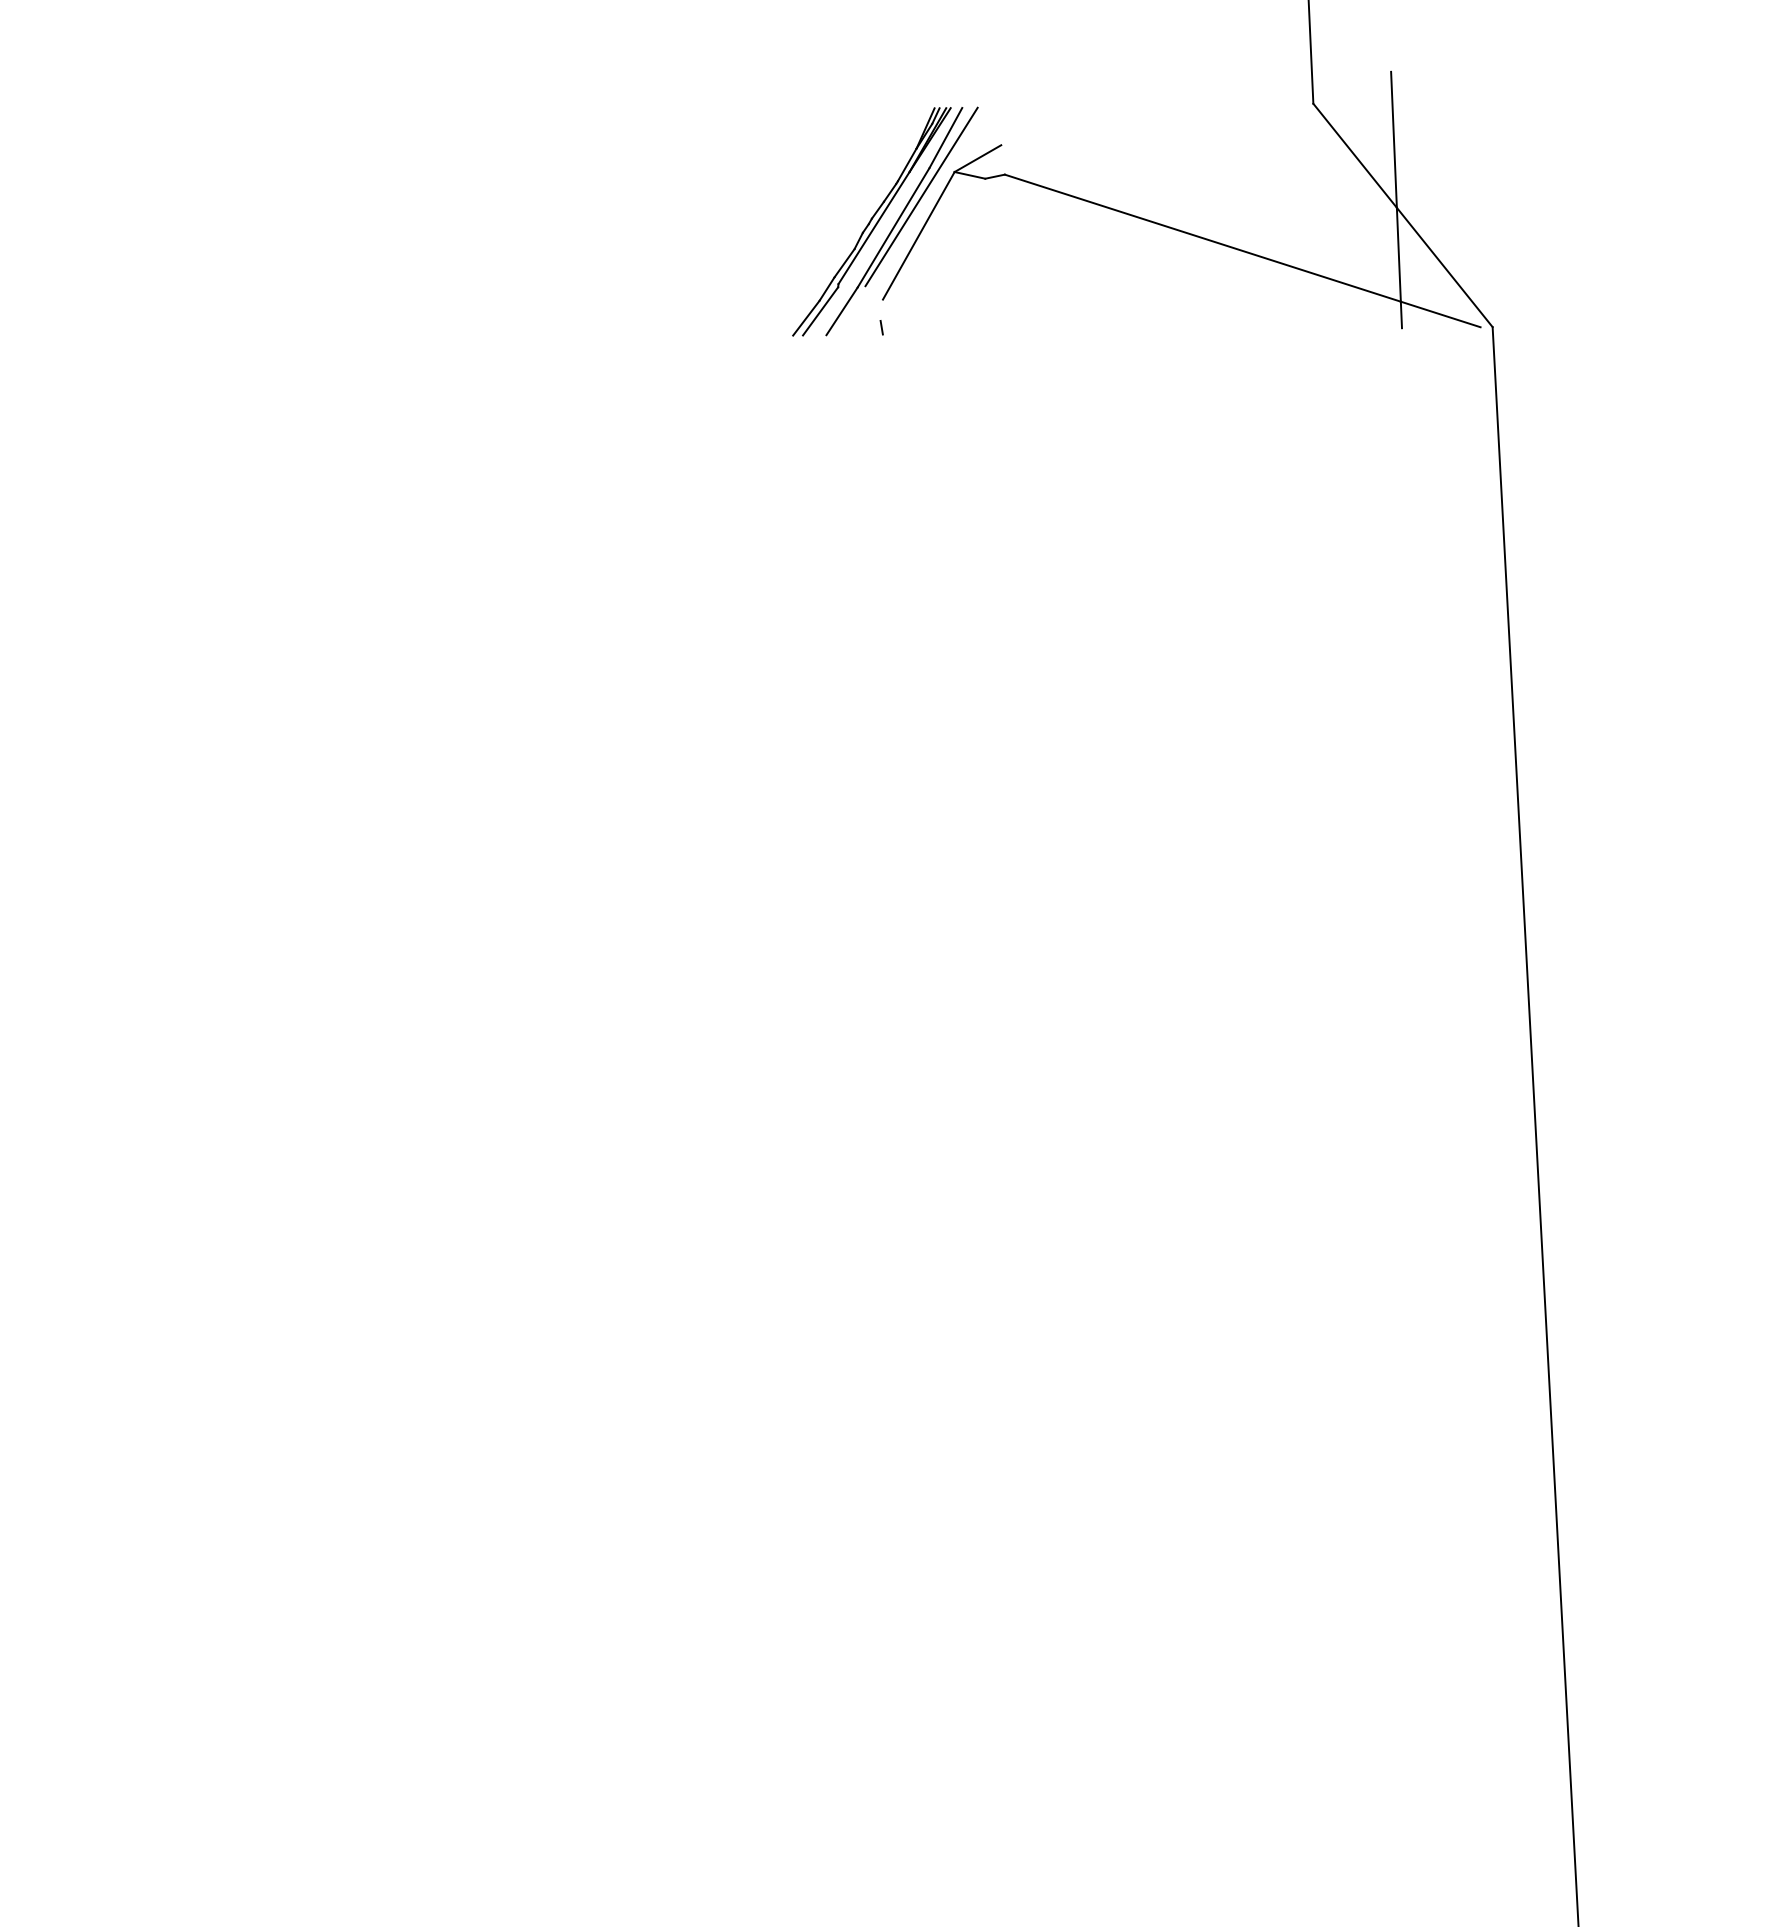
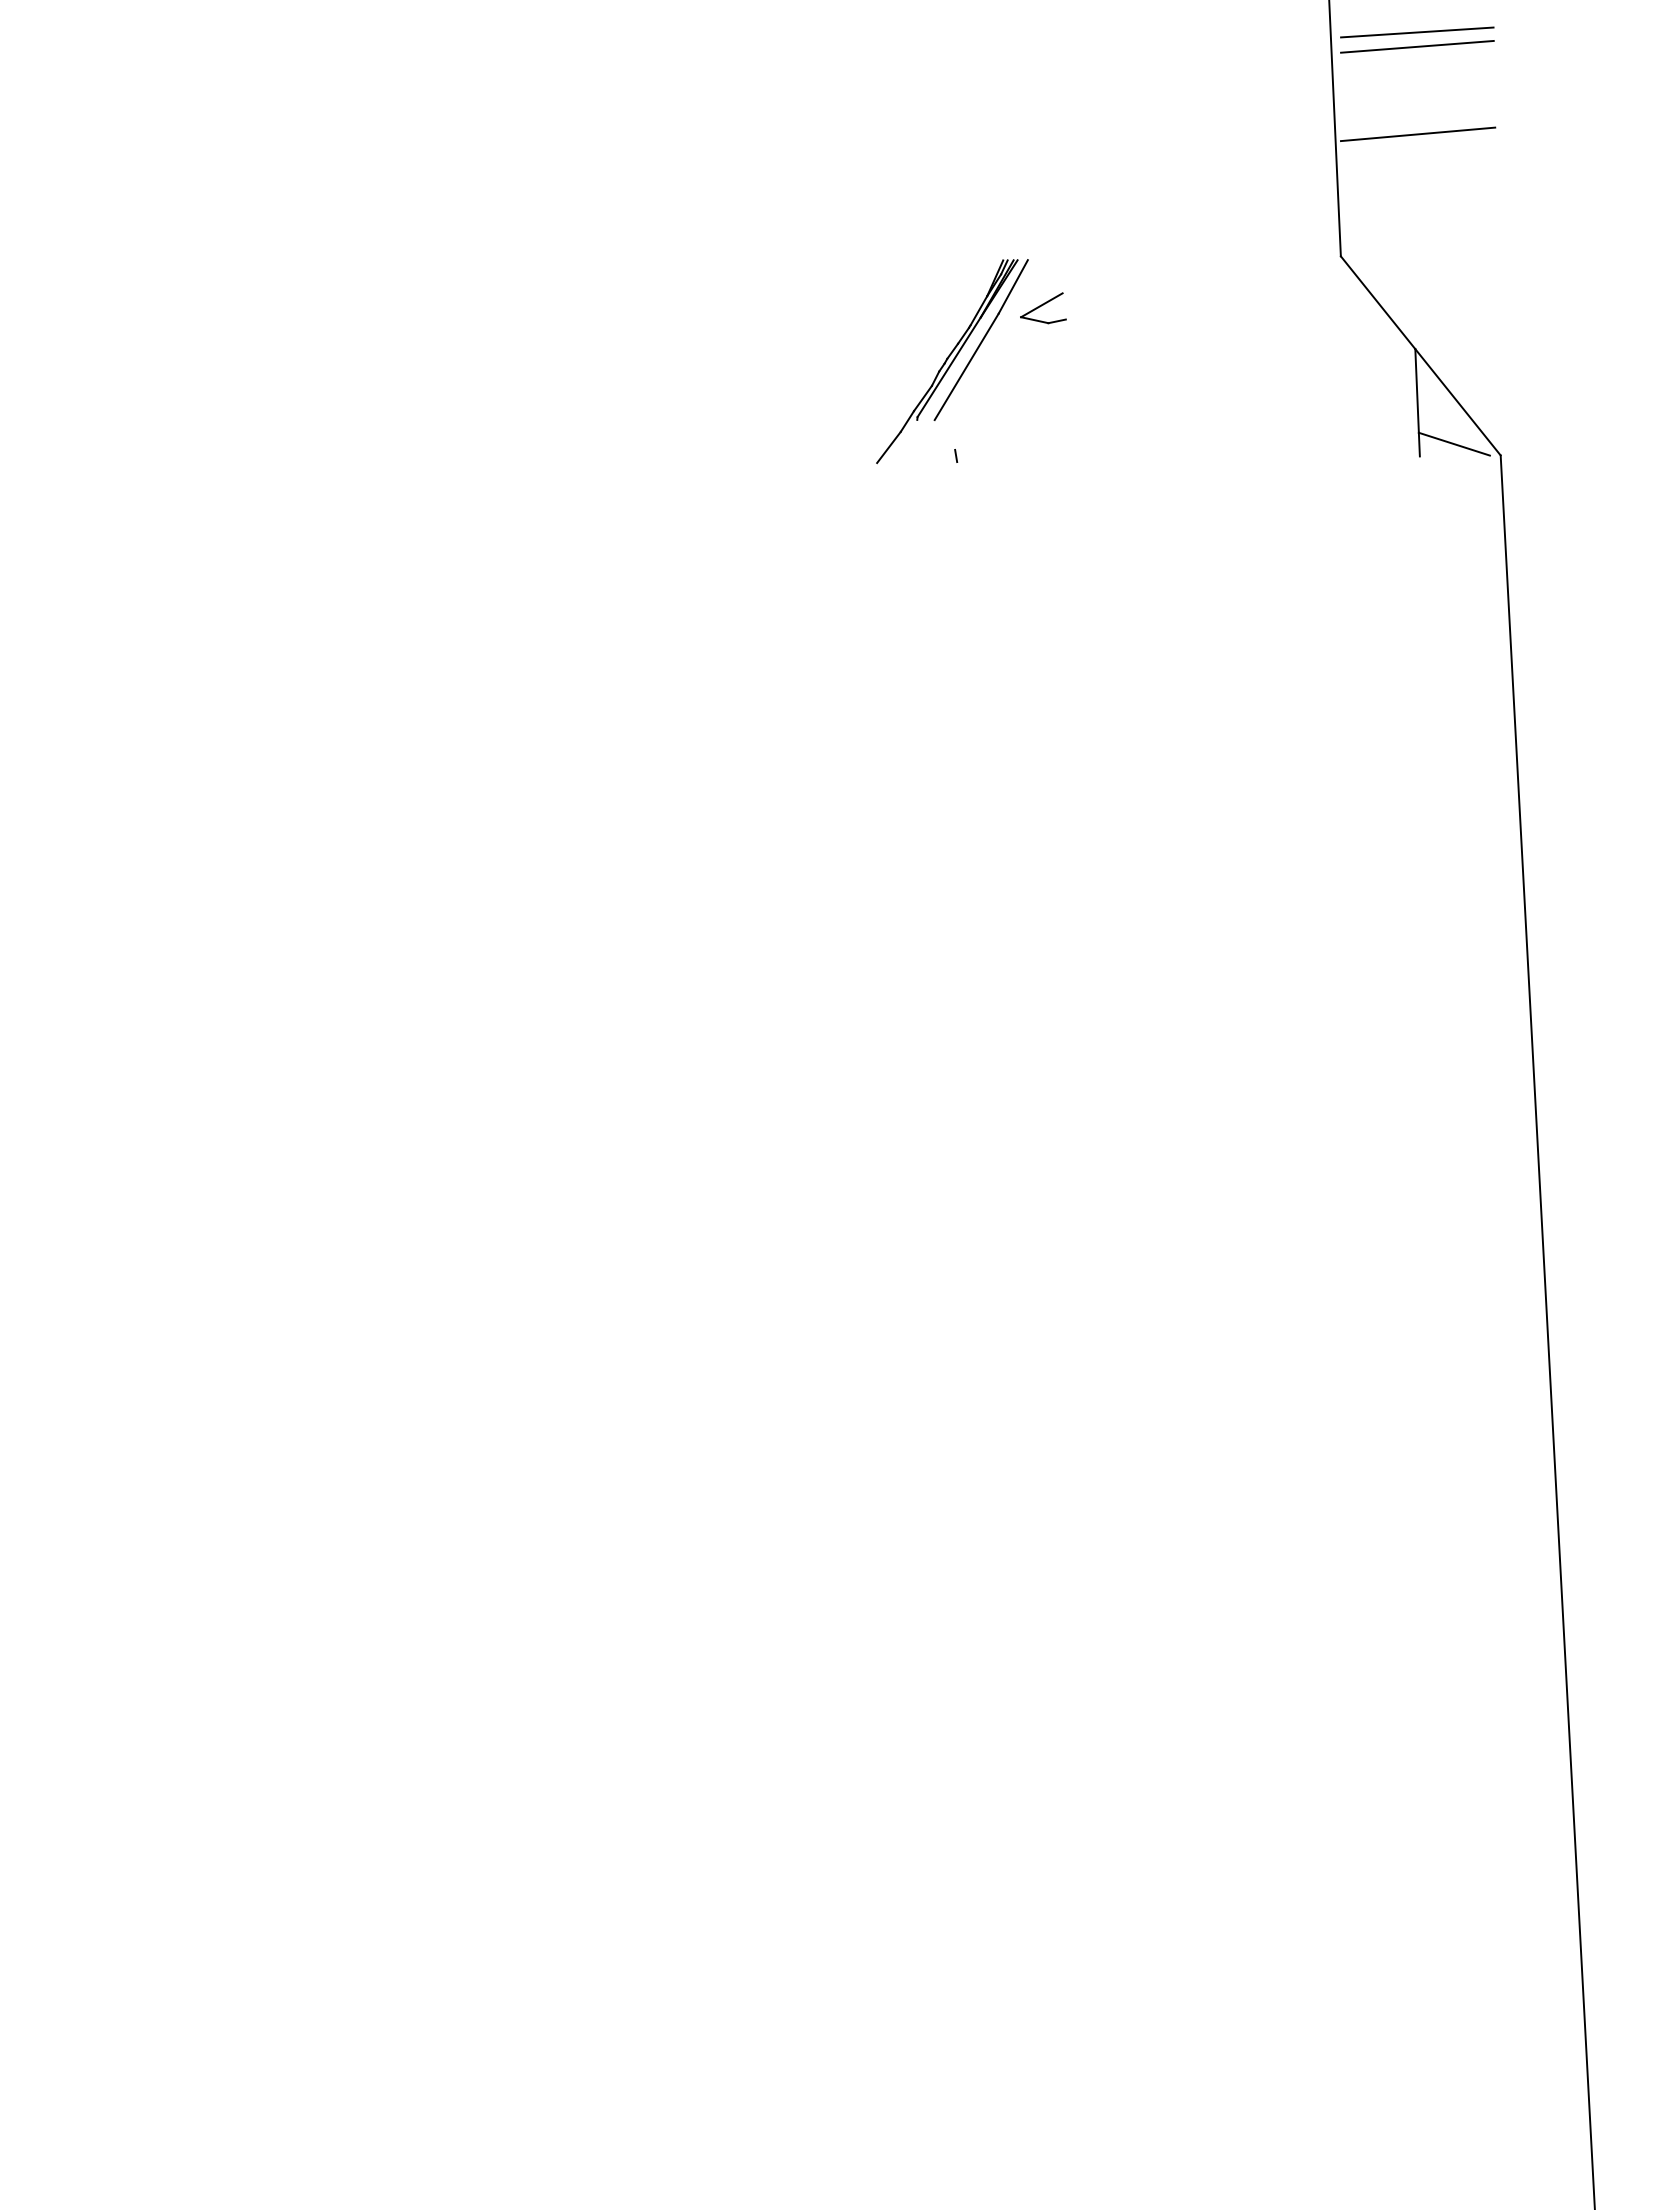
line: (1393, 139) -> (1412, 288), removed
line: (921, 195) -> (991, 338), removed
line: (919, 235) -> (989, 373), removed
line: (1201, 237) -> (1241, 375), removed
line: (820, 310) -> (901, 440), removed
line: (841, 311) -> (920, 441), removed

